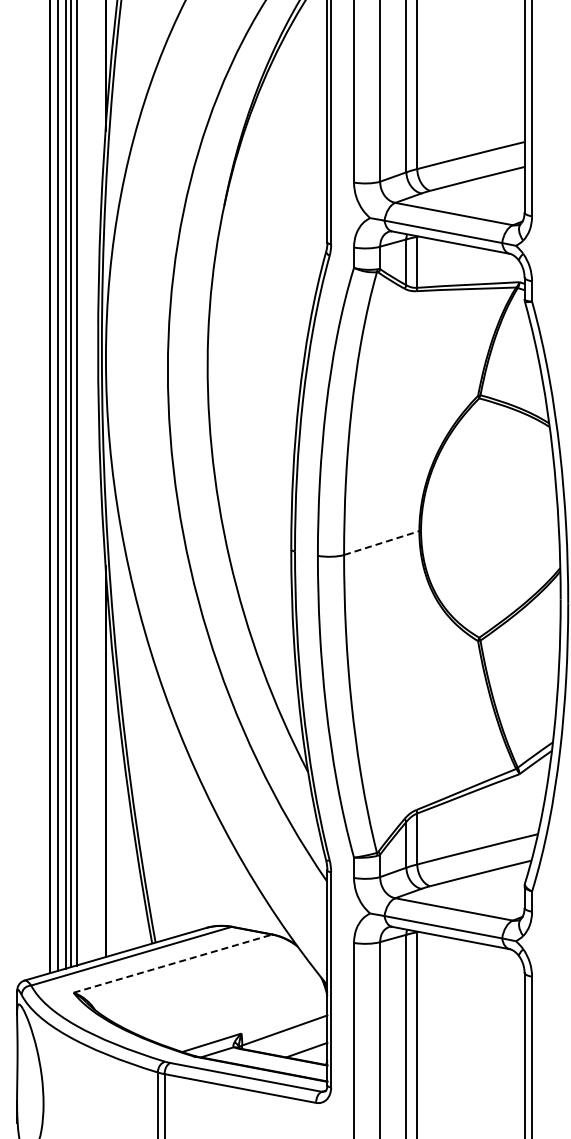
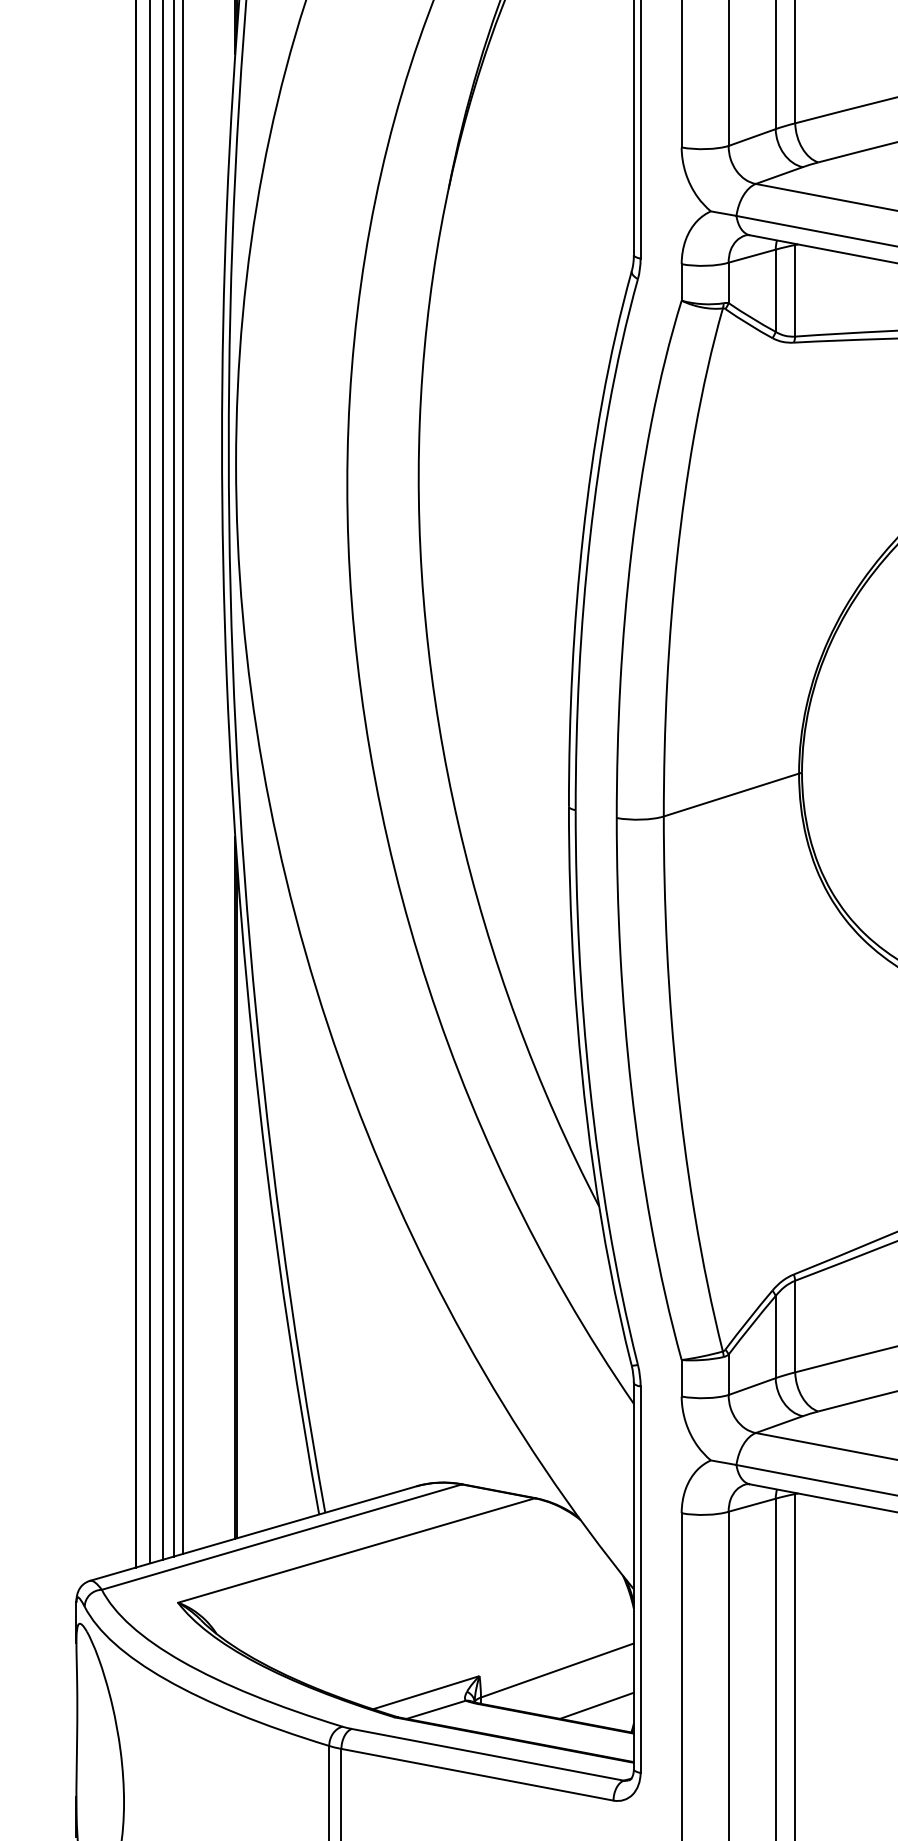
line: (381, 543) -> (731, 795), dashed -> solid
line: (173, 963) -> (357, 1550), dashed -> solid

